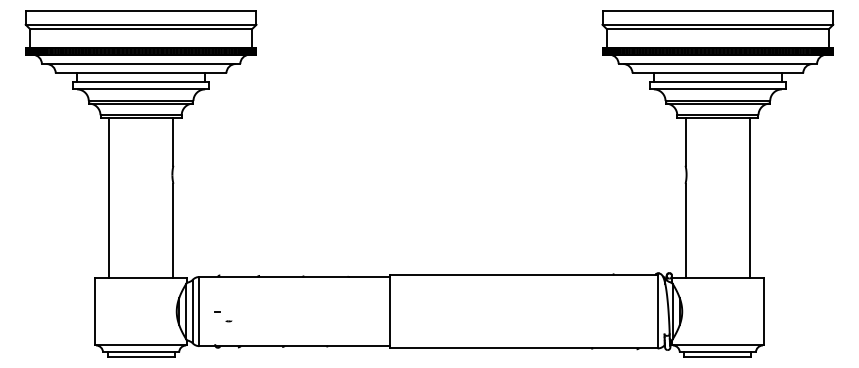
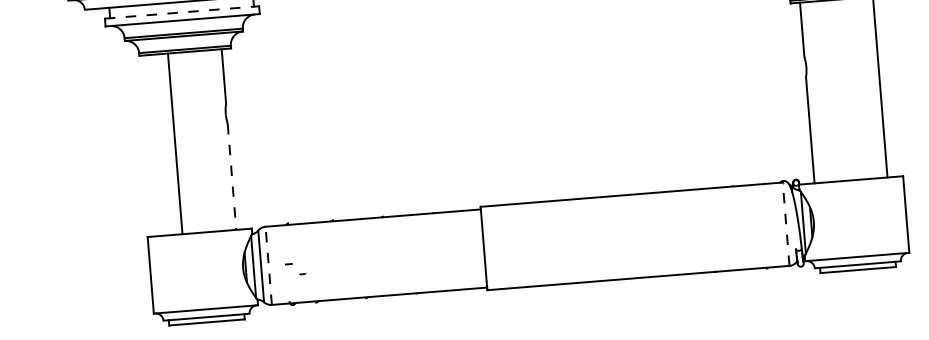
line: (141, 82) -> (182, 12), solid -> dashed
line: (108, 197) -> (174, 143), moved
line: (173, 230) -> (232, 176), solid -> dashed
line: (199, 311) -> (268, 265), solid -> dashed
line: (657, 311) -> (785, 224), solid -> dashed

